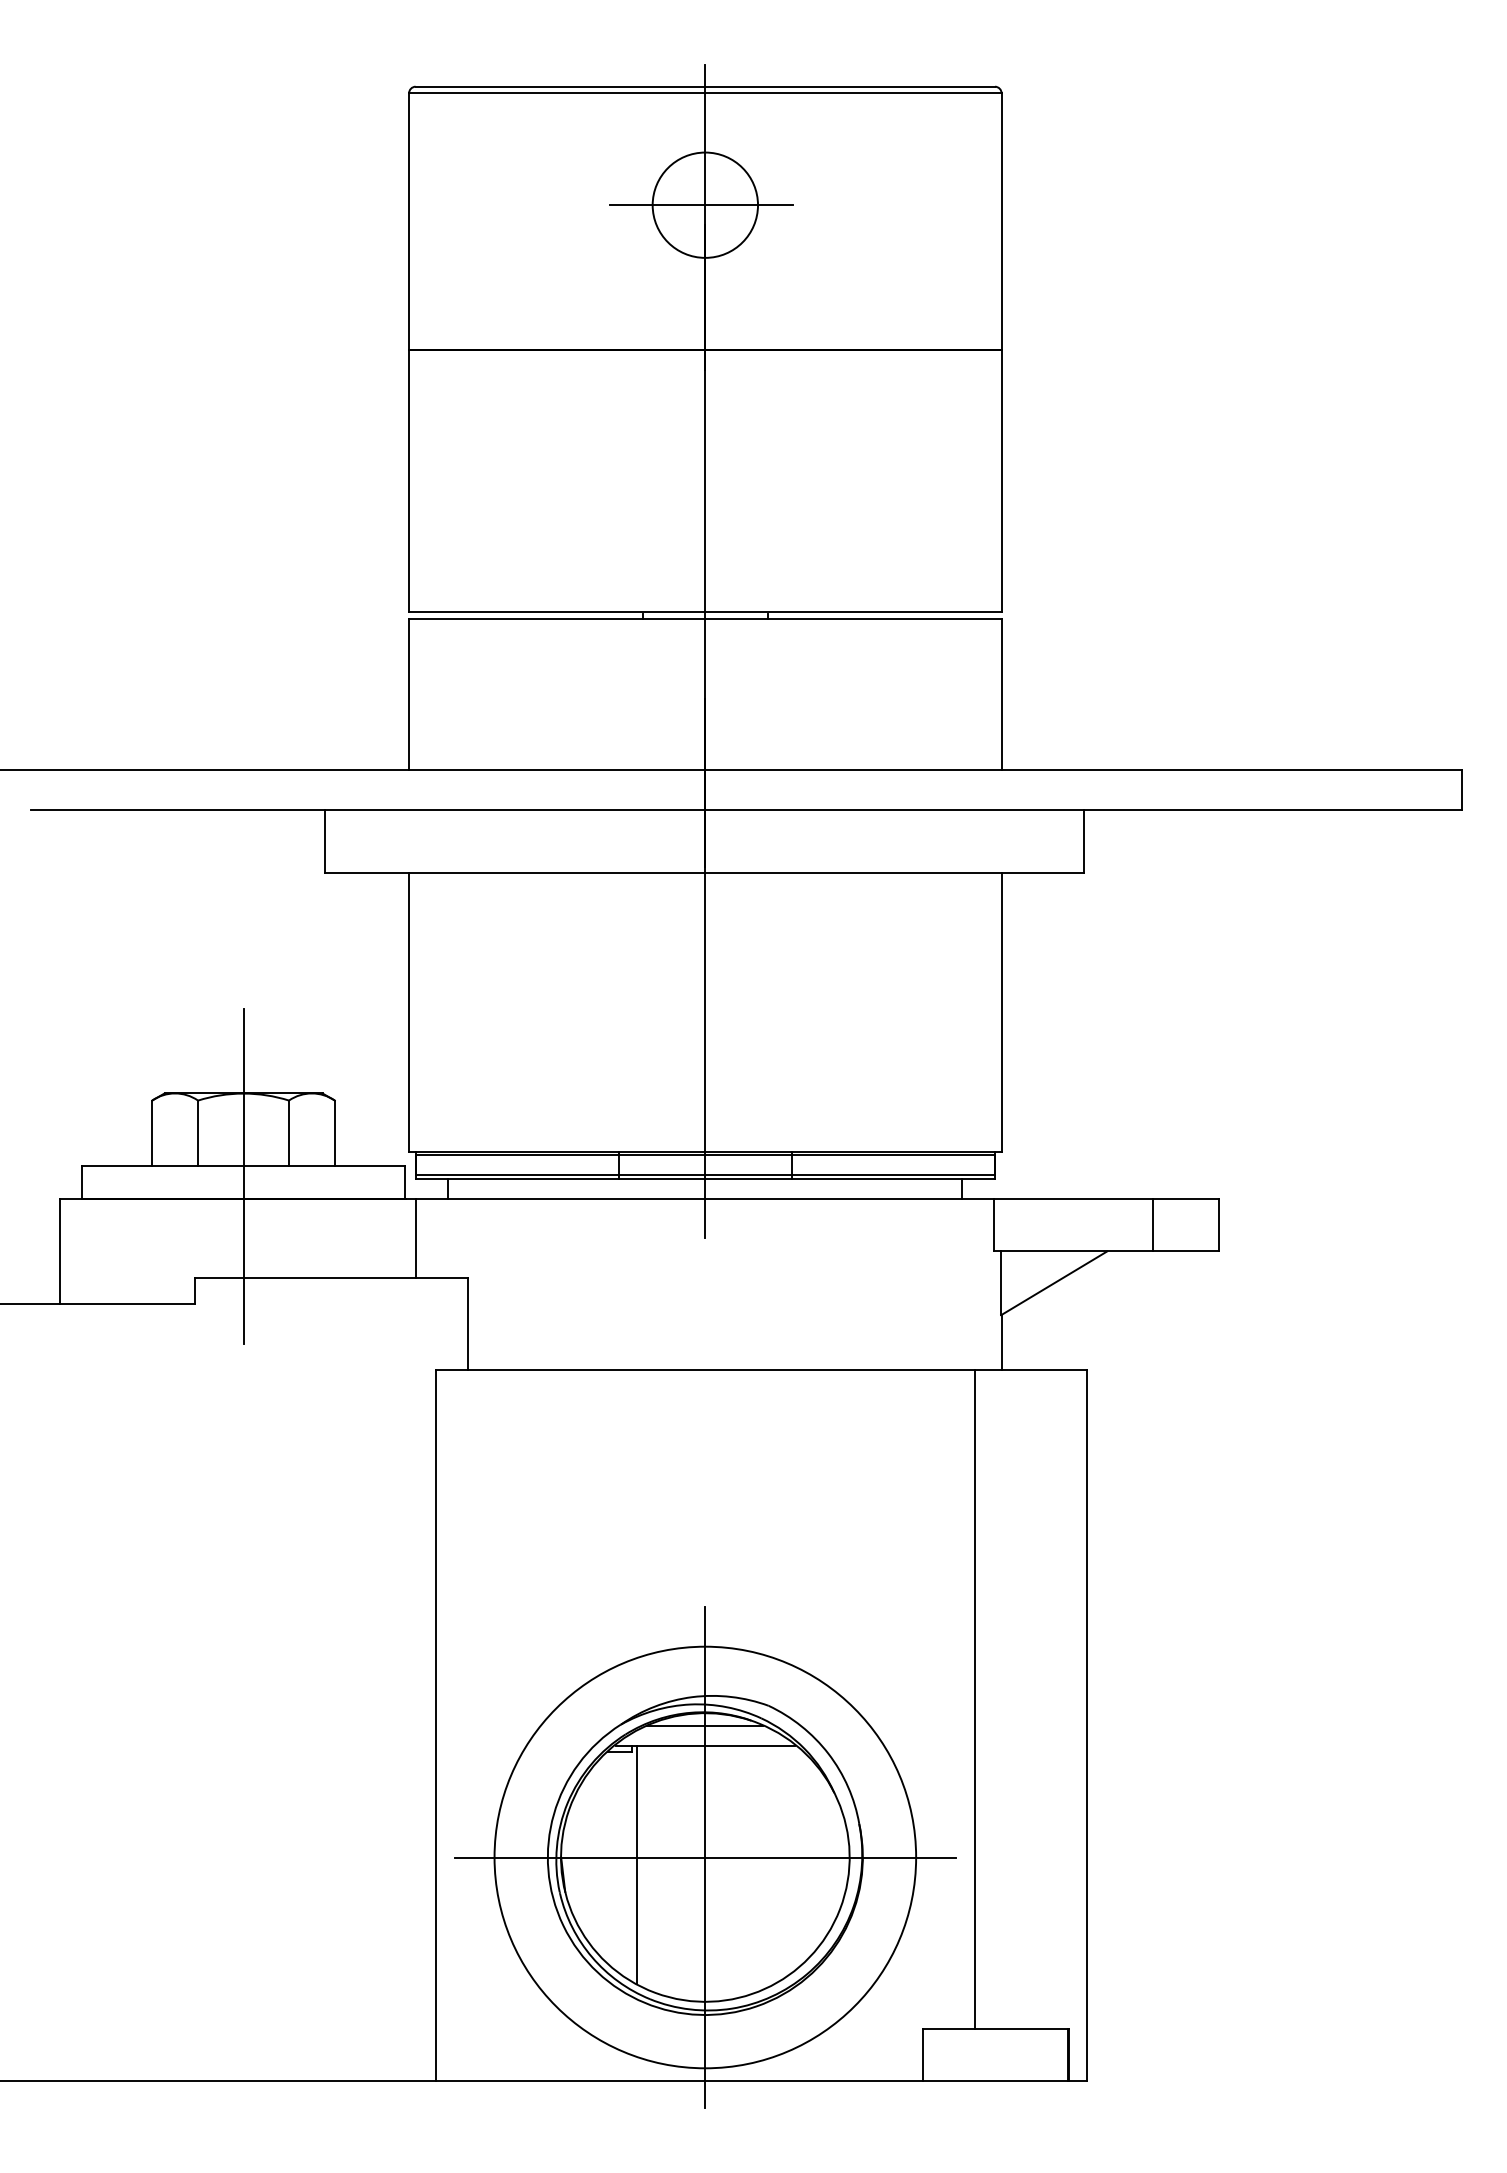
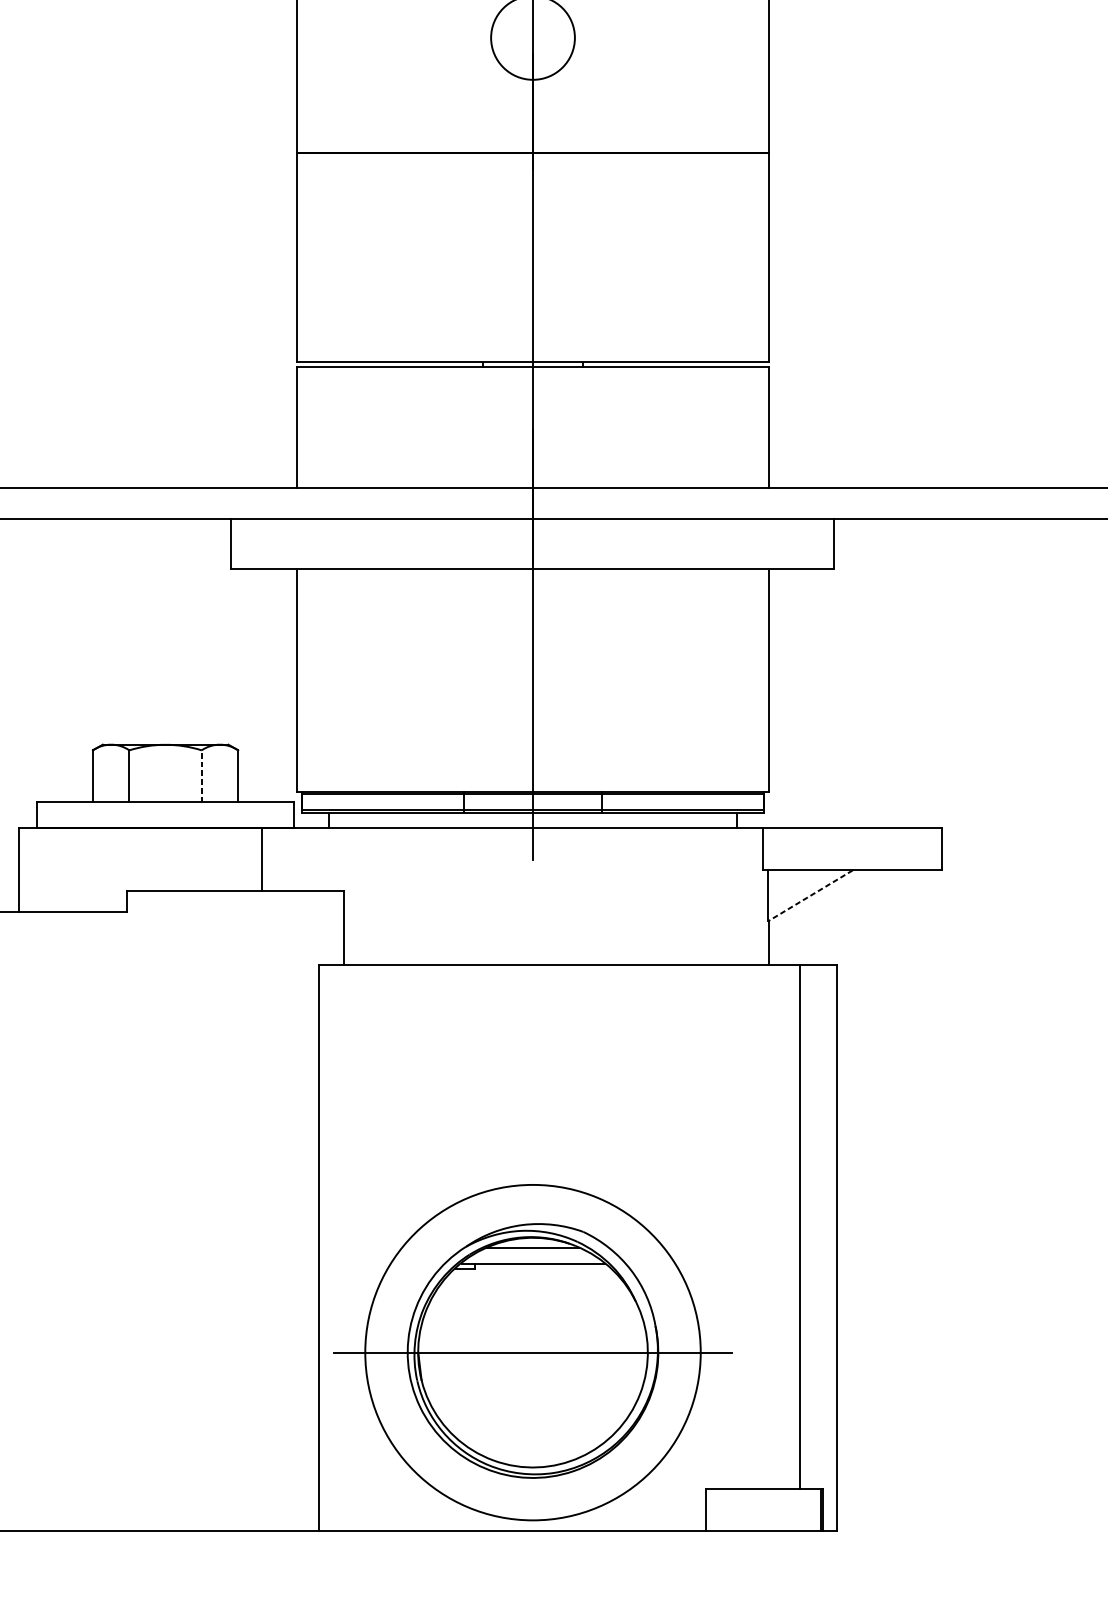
line: (701, 205) -> (529, 38), removed
line: (289, 1133) -> (202, 776), solid -> dashed
line: (243, 1176) -> (165, 810), removed
line: (1153, 1224) -> (889, 848), removed
line: (416, 1237) -> (261, 859), moved
line: (1054, 1283) -> (810, 895), solid -> dashed
line: (974, 1699) -> (799, 1226), moved
line: (705, 1857) -> (533, 1352), removed
line: (636, 1864) -> (478, 1358), removed

